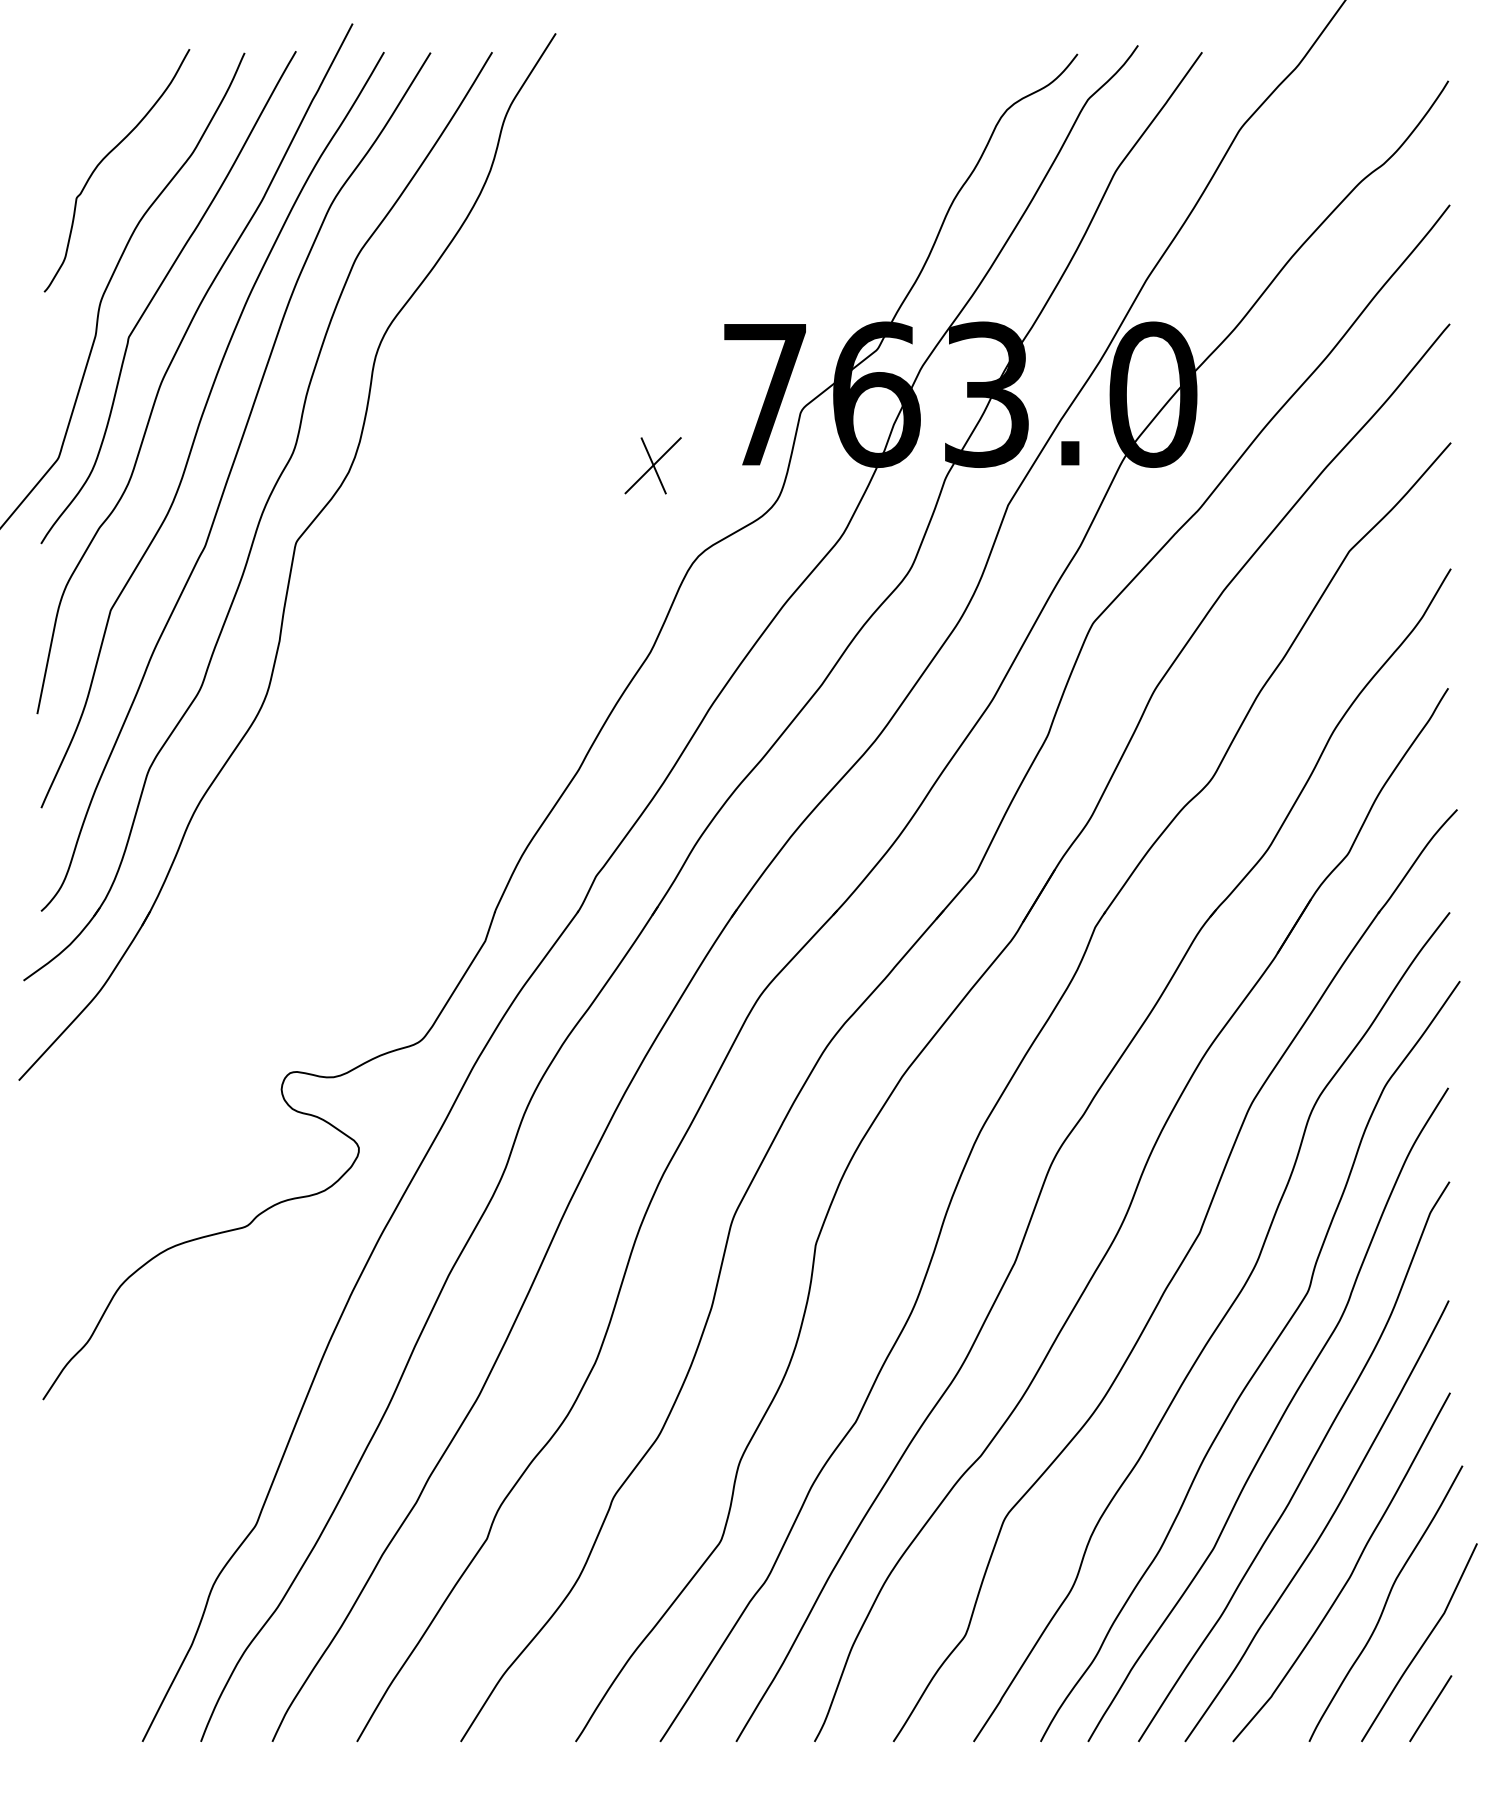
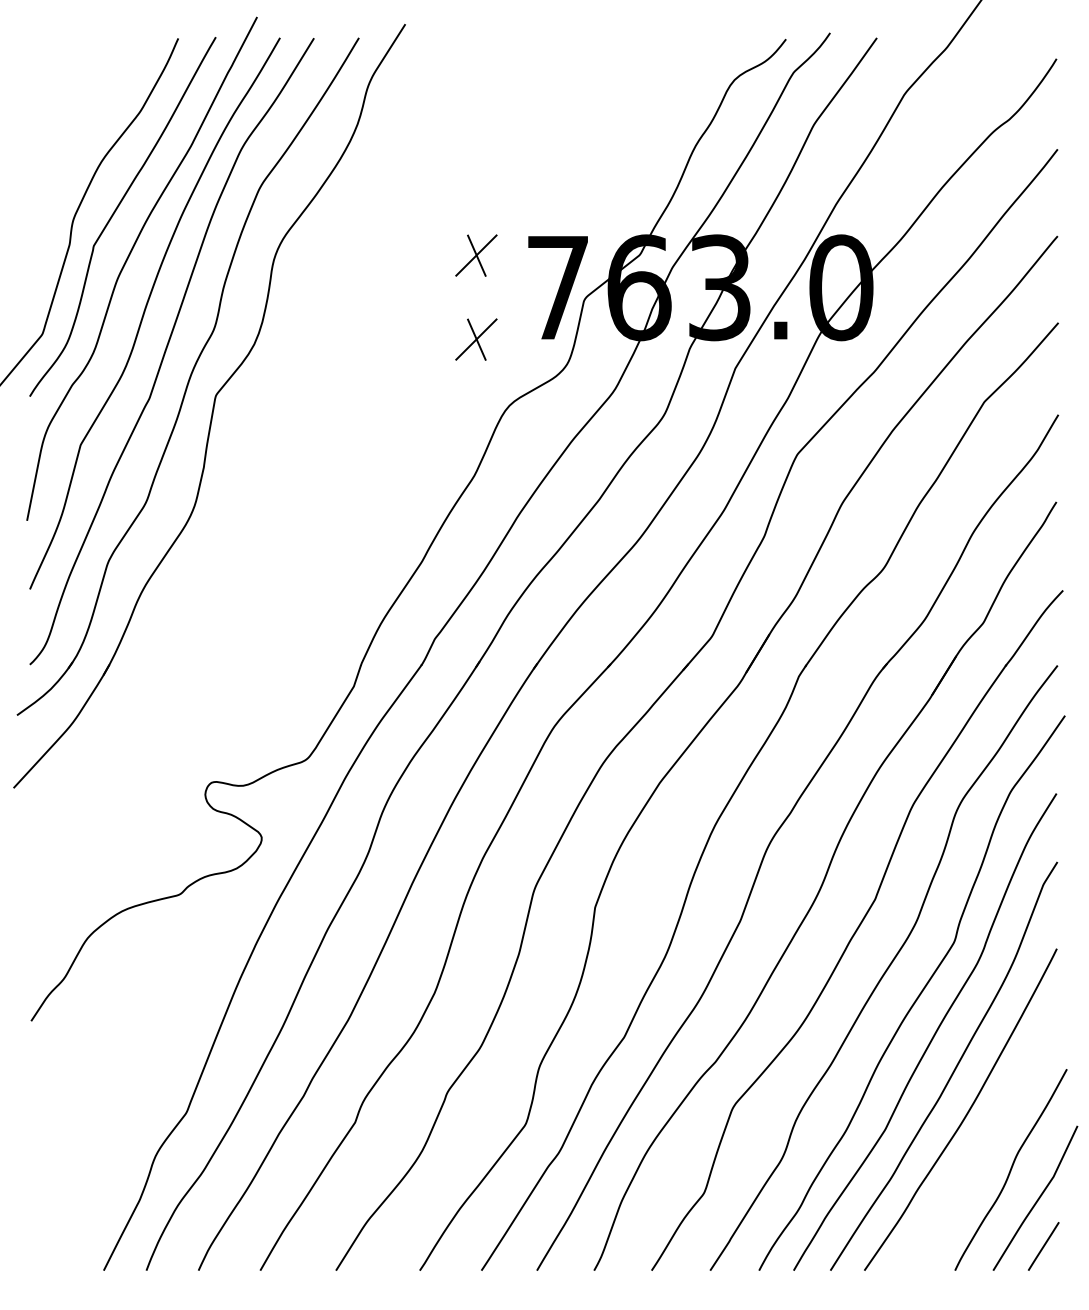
curve: (103, 161) -> (75, 117), removed
part: (653, 350) -> (476, 255), added
curve: (1350, 1571) -> (985, 1146), removed

